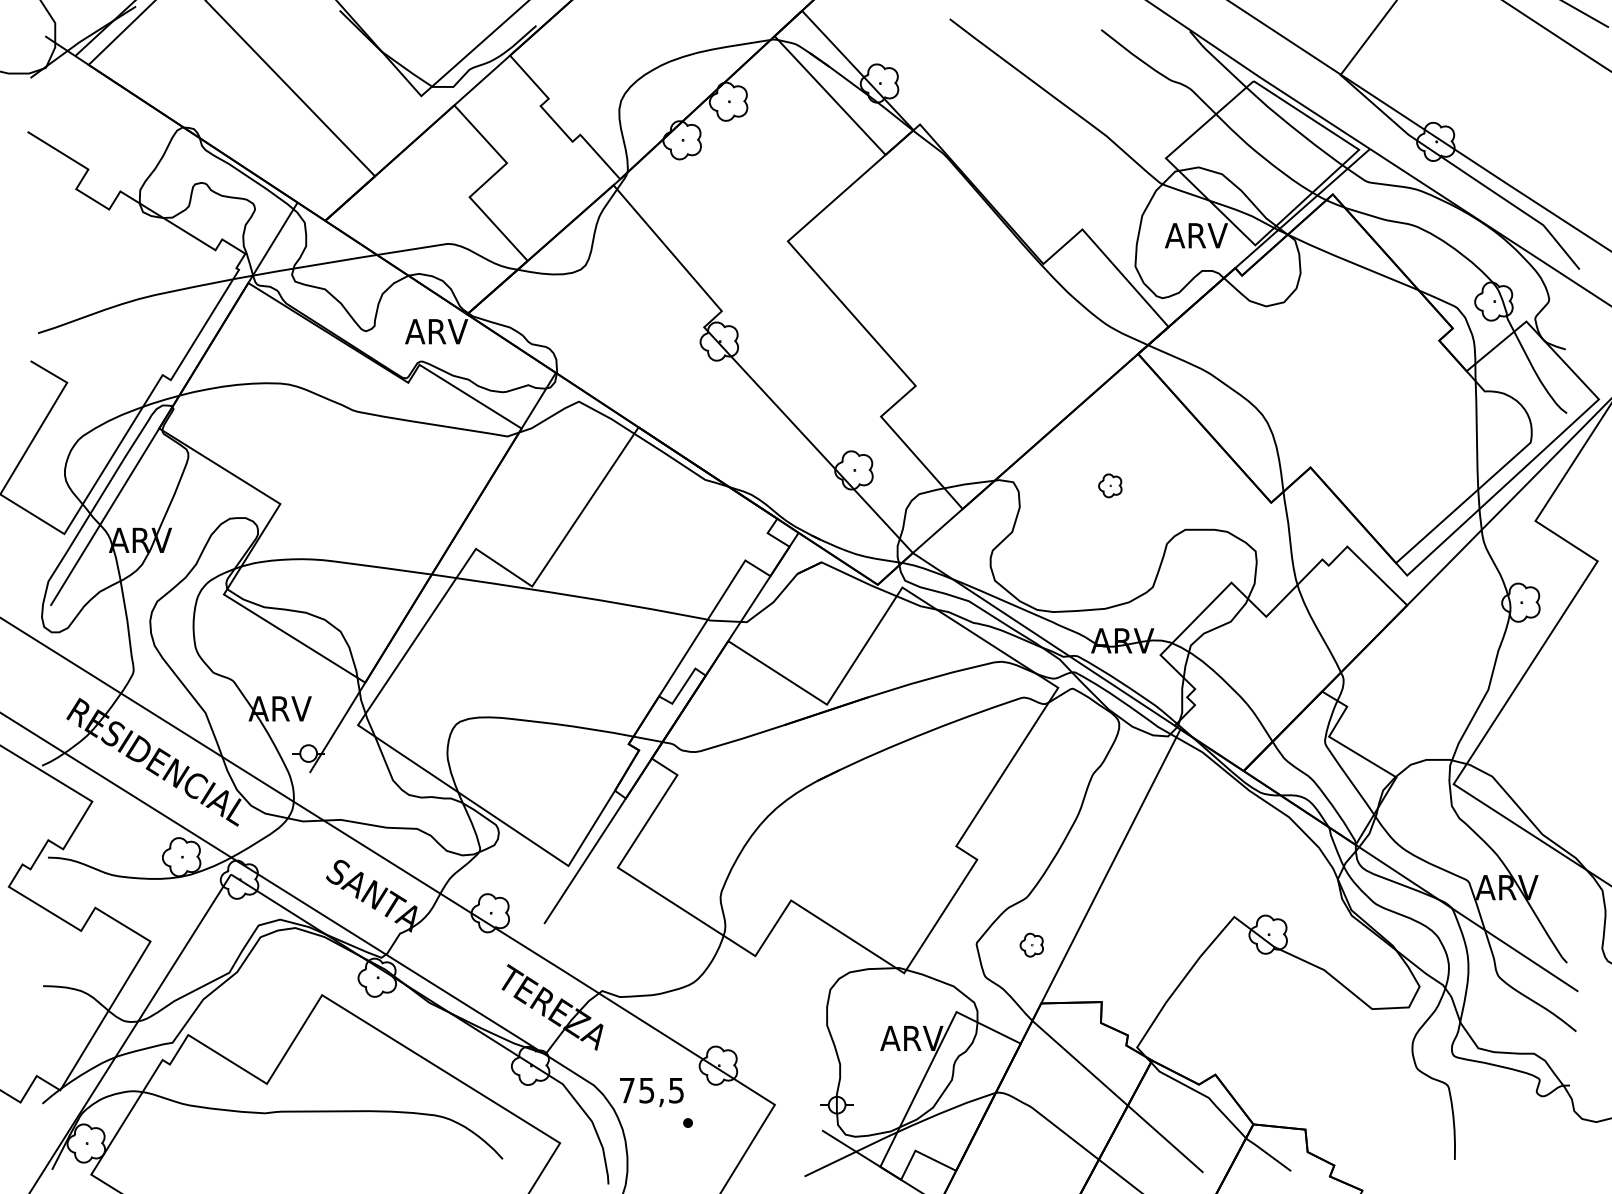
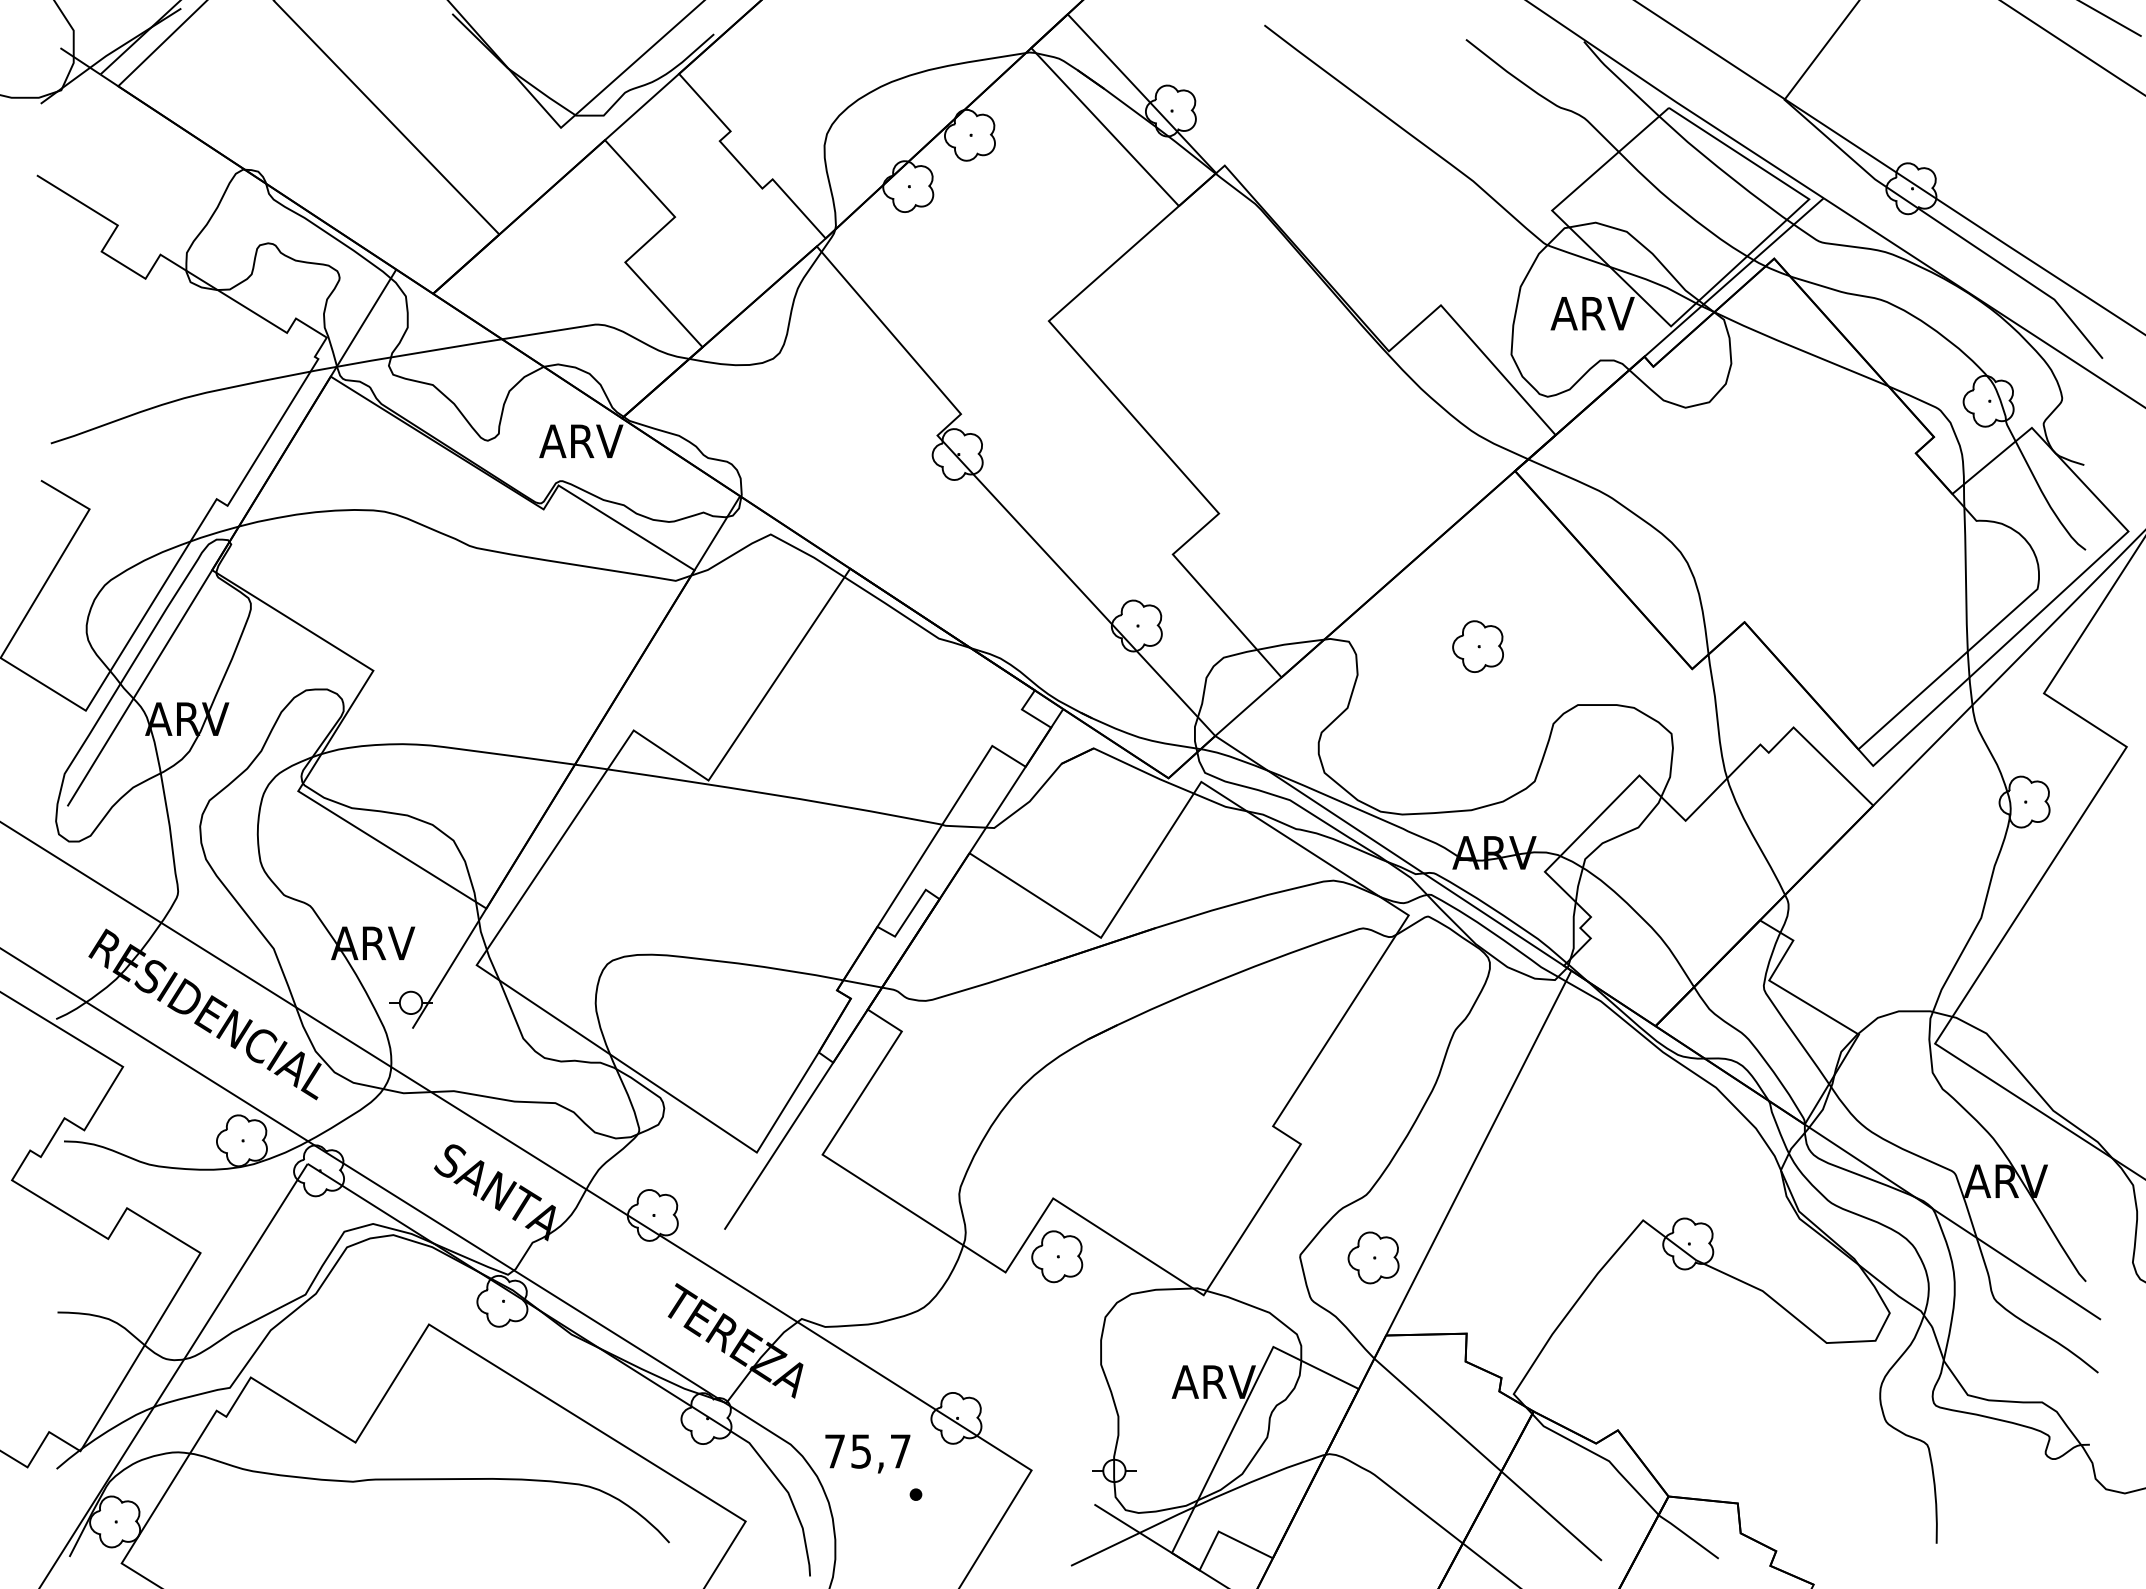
part: (1109, 485) -> (1477, 646), size x1.67
part: (794, 944) -> (1057, 1256), added
part: (1031, 944) -> (1373, 1257), size x1.67
text: (676, 1090) -> (900, 1451), 75,5 -> 75,7

